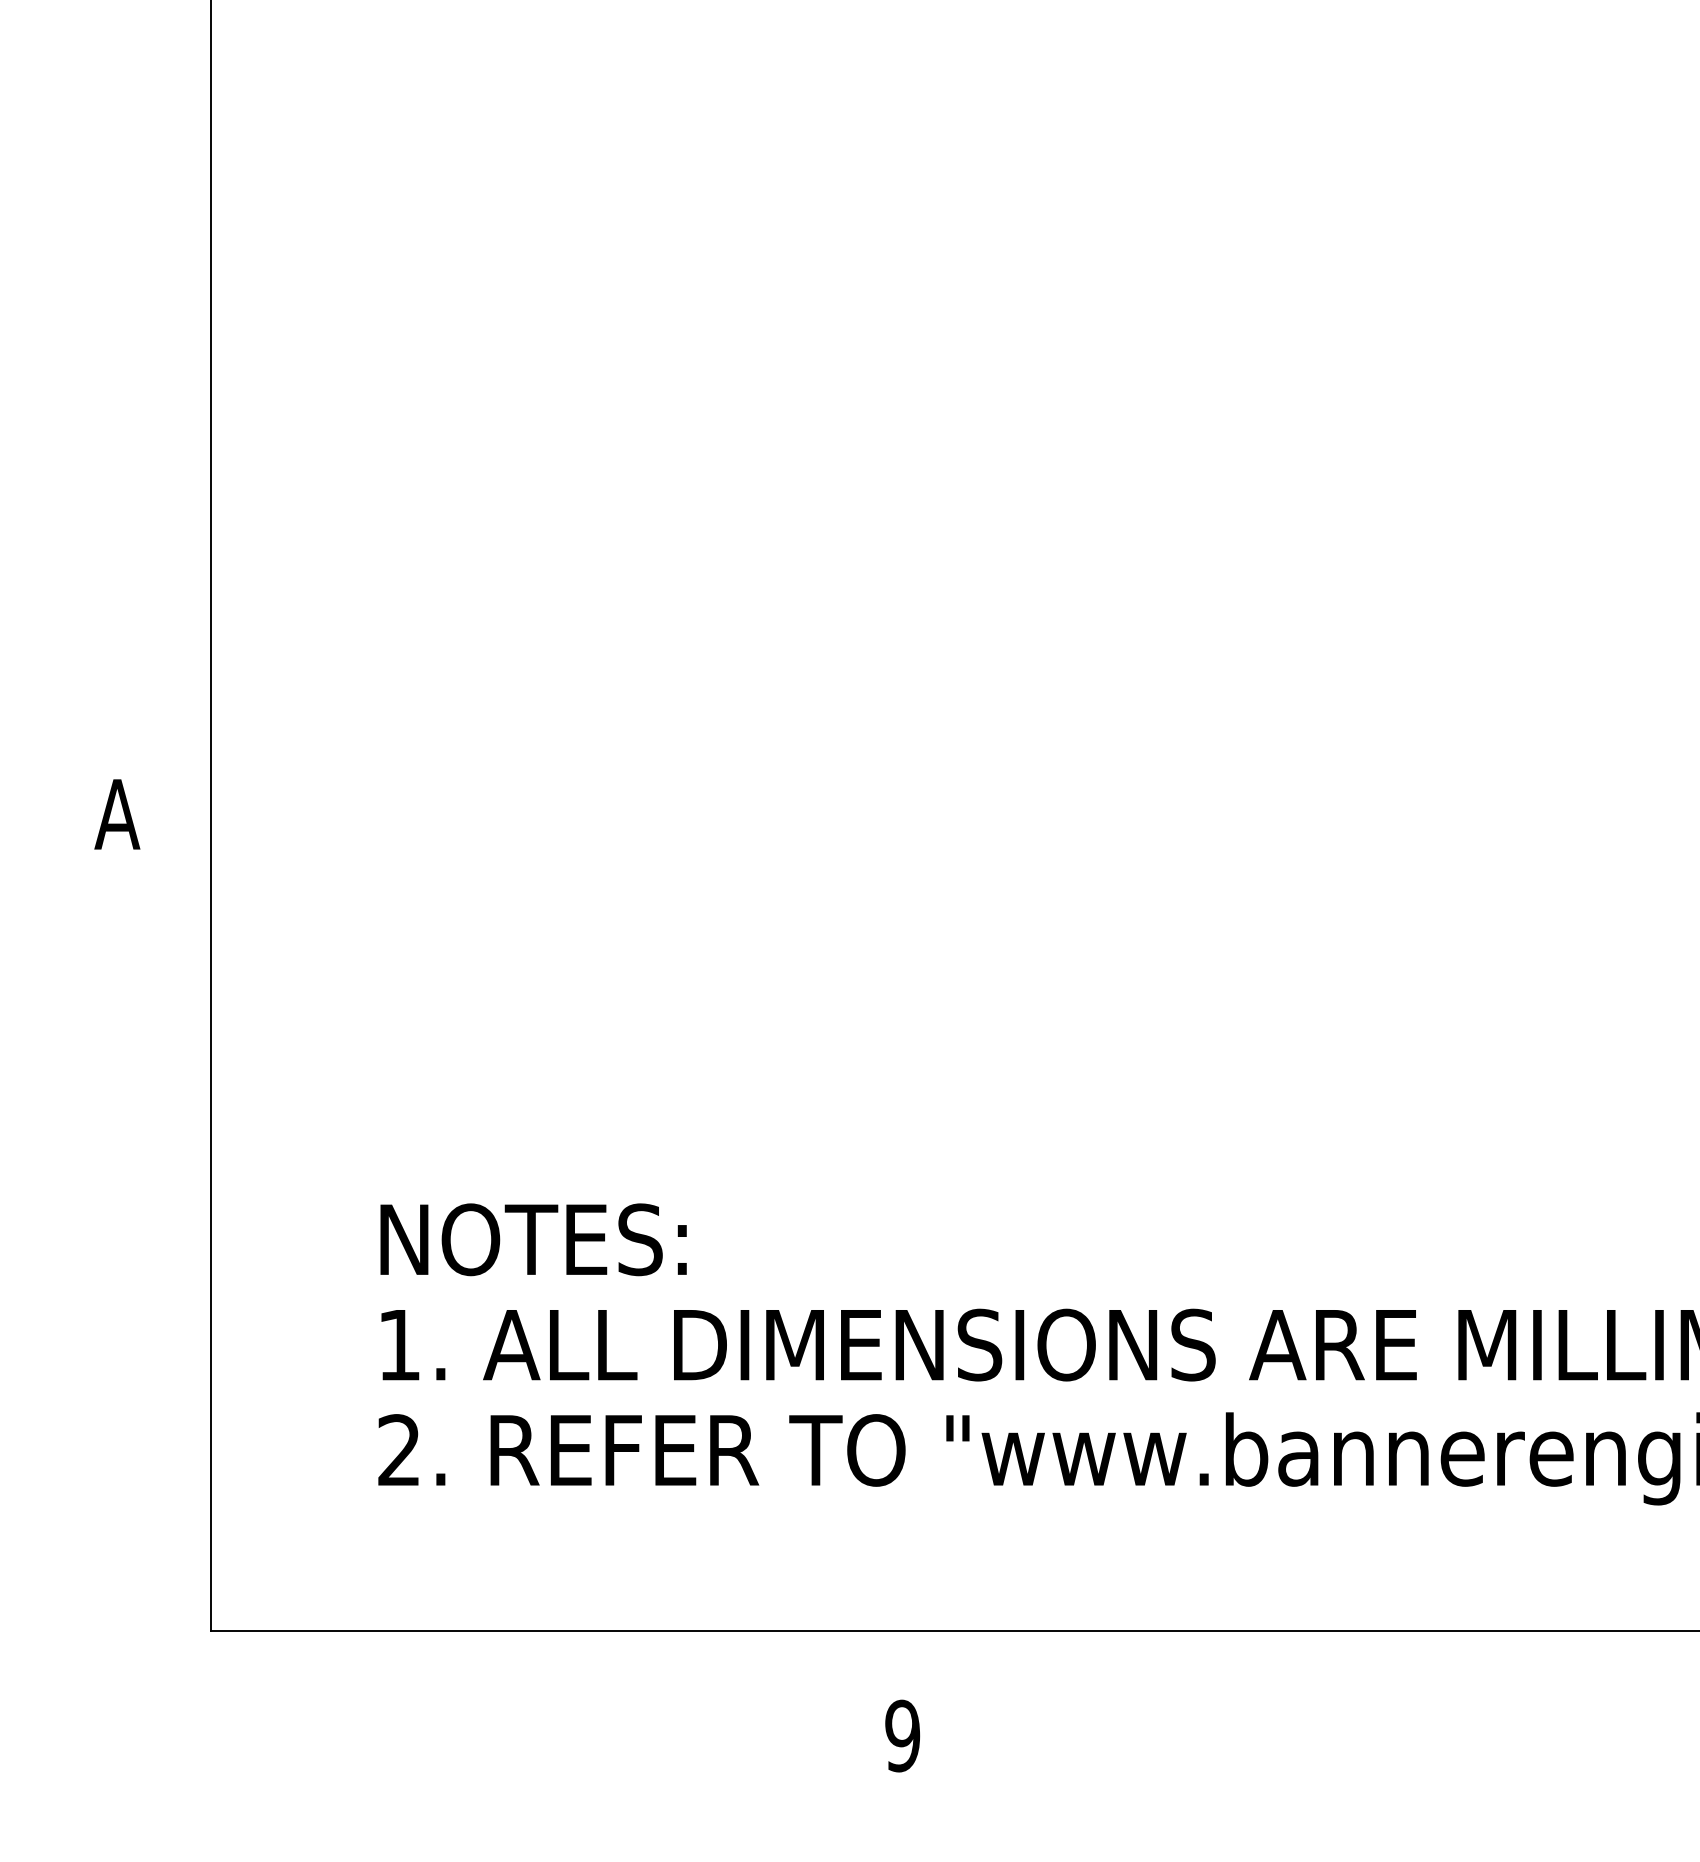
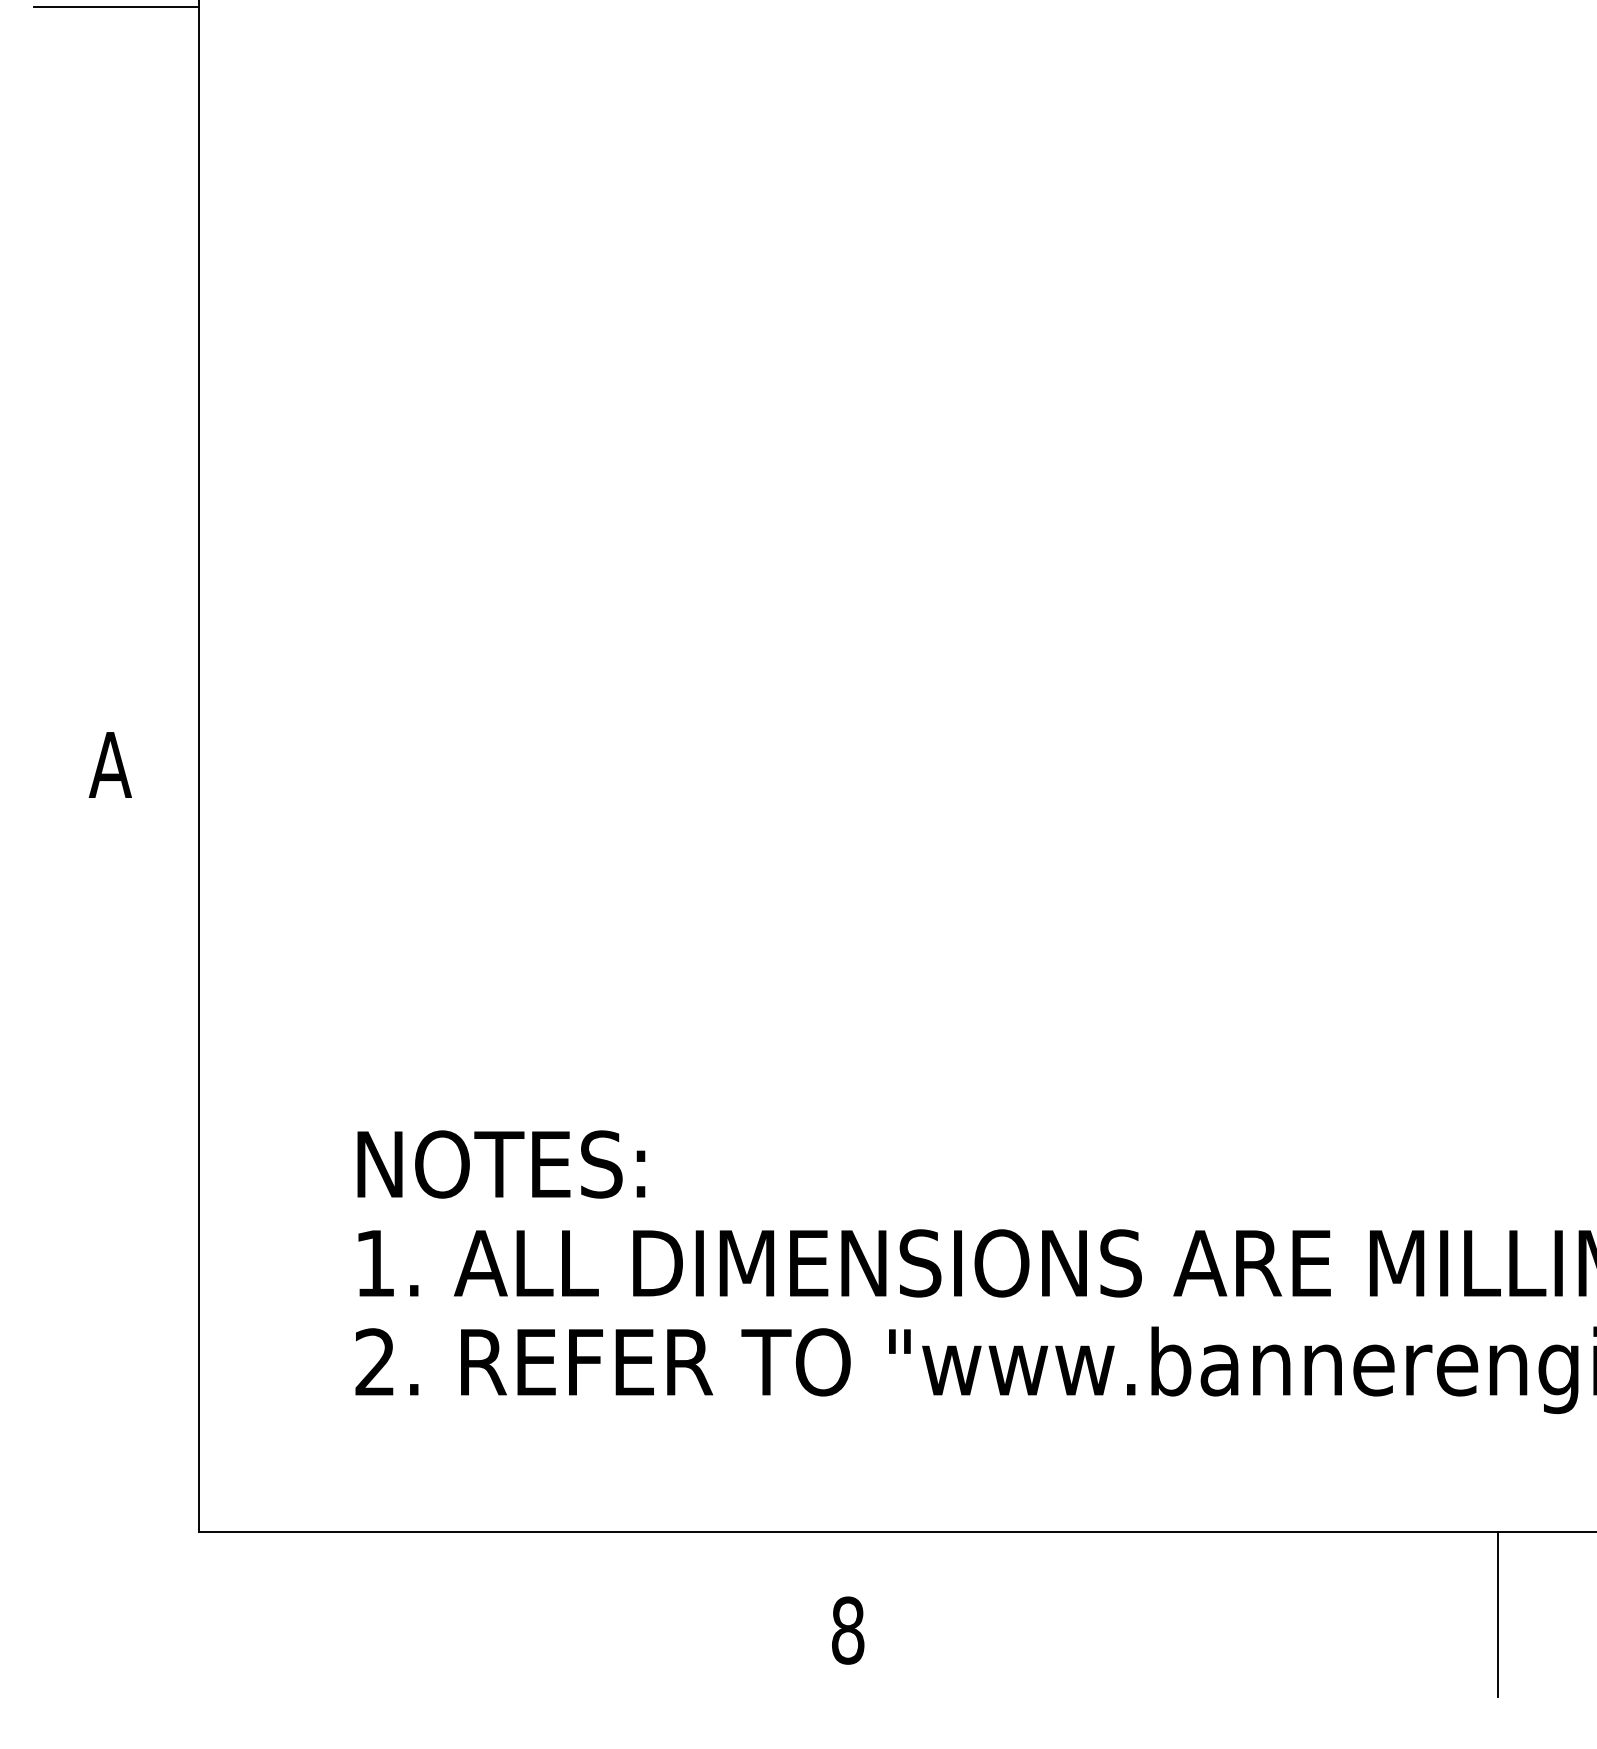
line: (123, 6) -> (116, 6), added
line: (1594, 1718) -> (1497, 1614), added
text: (902, 1735) -> (847, 1630), 9 -> 8

